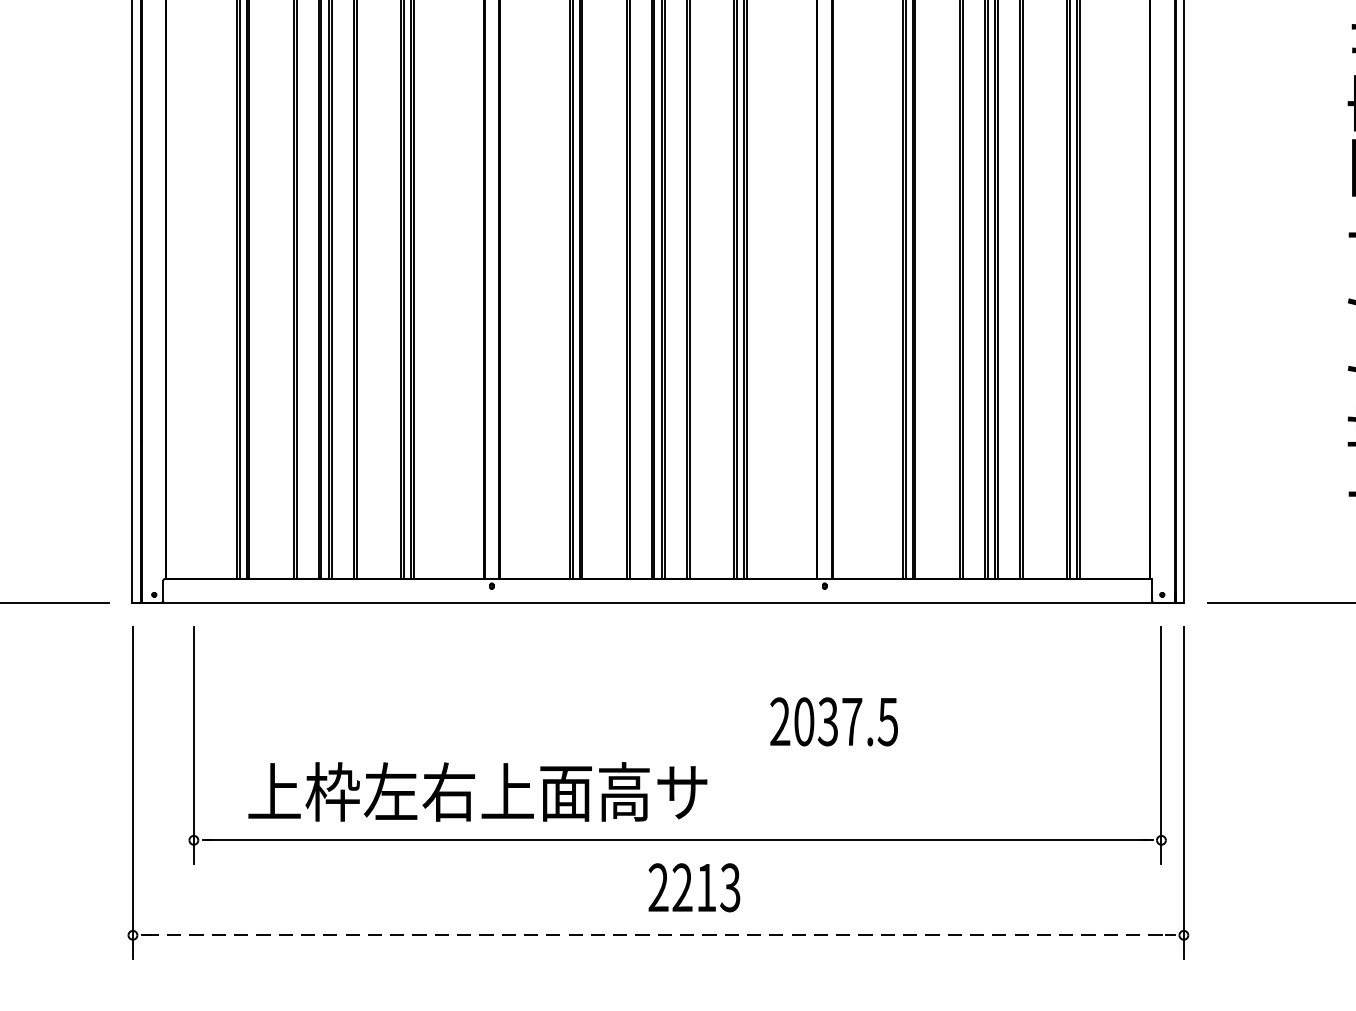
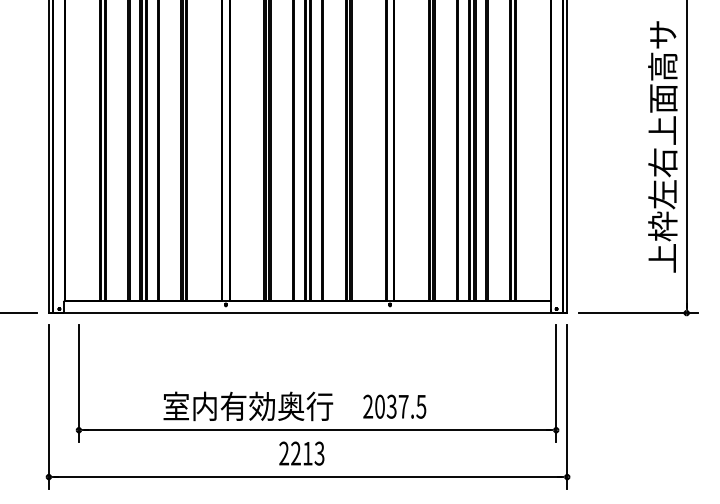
text: (833, 721) -> (394, 406), moved
text: (478, 792) -> (219, 406), 上枠左右上面高サ -> 室内有効奥行
text: (693, 887) -> (301, 453), moved
line: (659, 936) -> (308, 477), dashed -> solid

